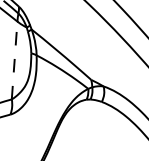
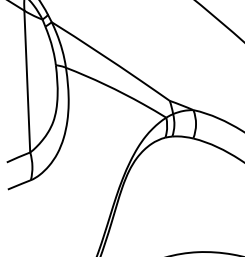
line: (14, 60) -> (27, 81), dashed -> solid

